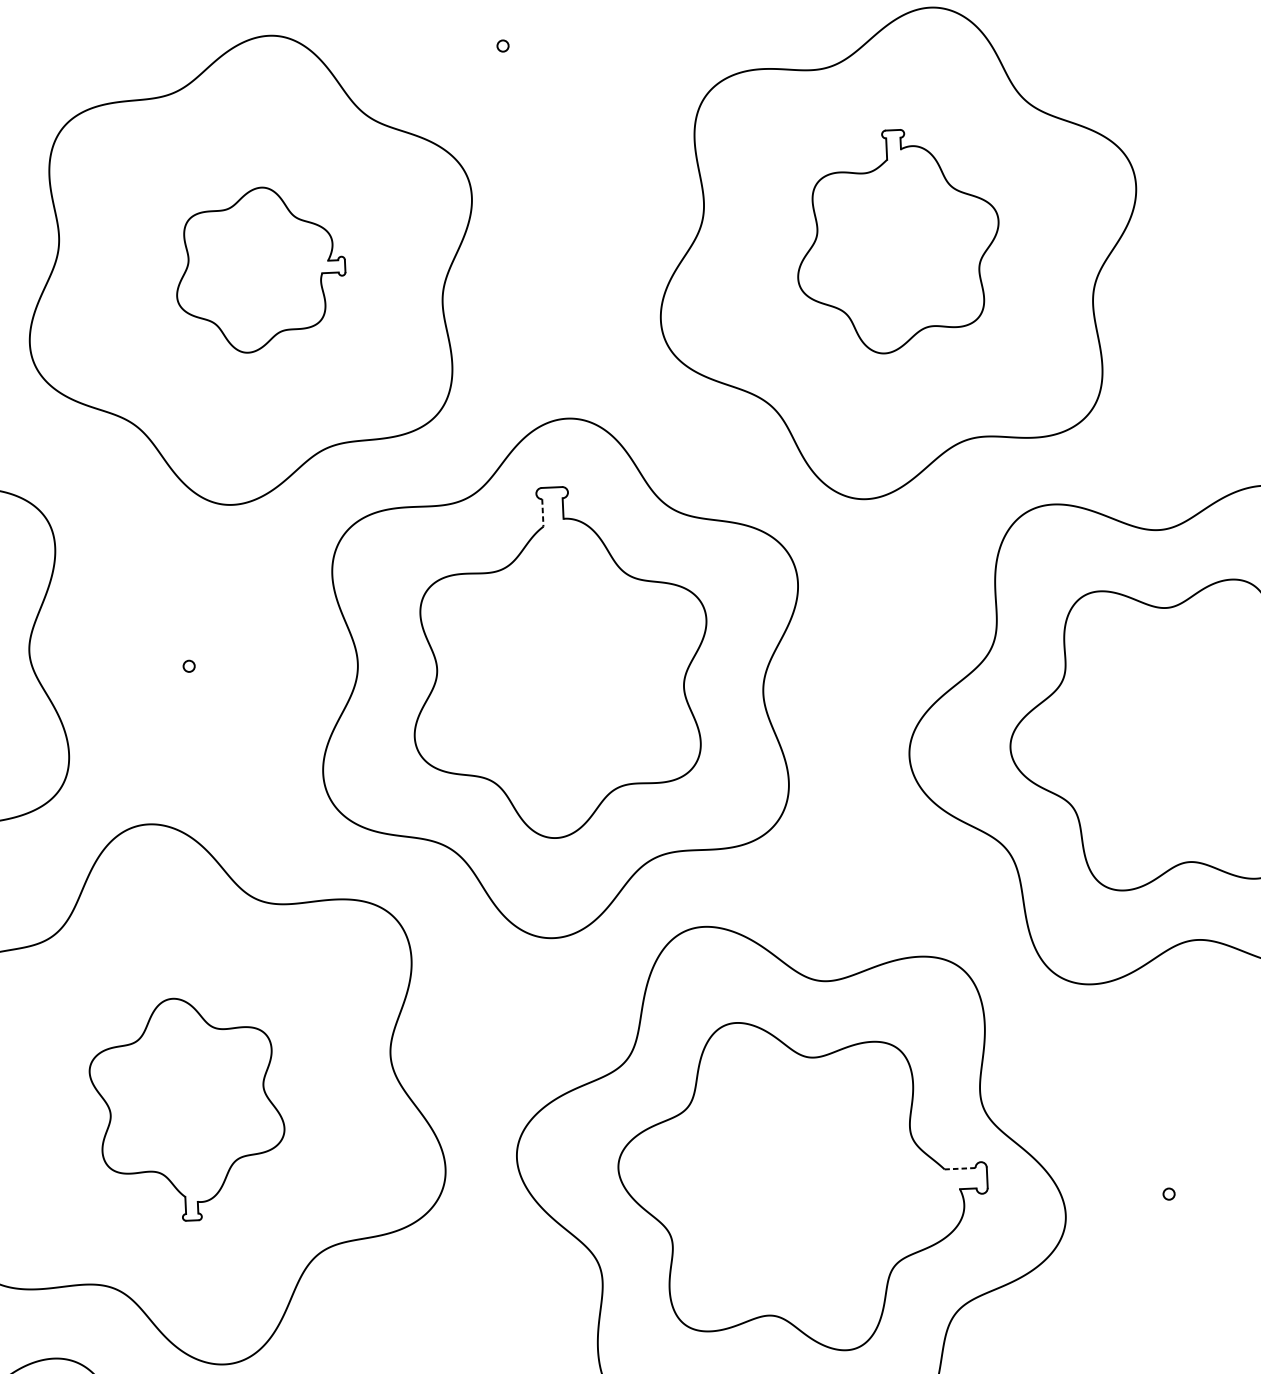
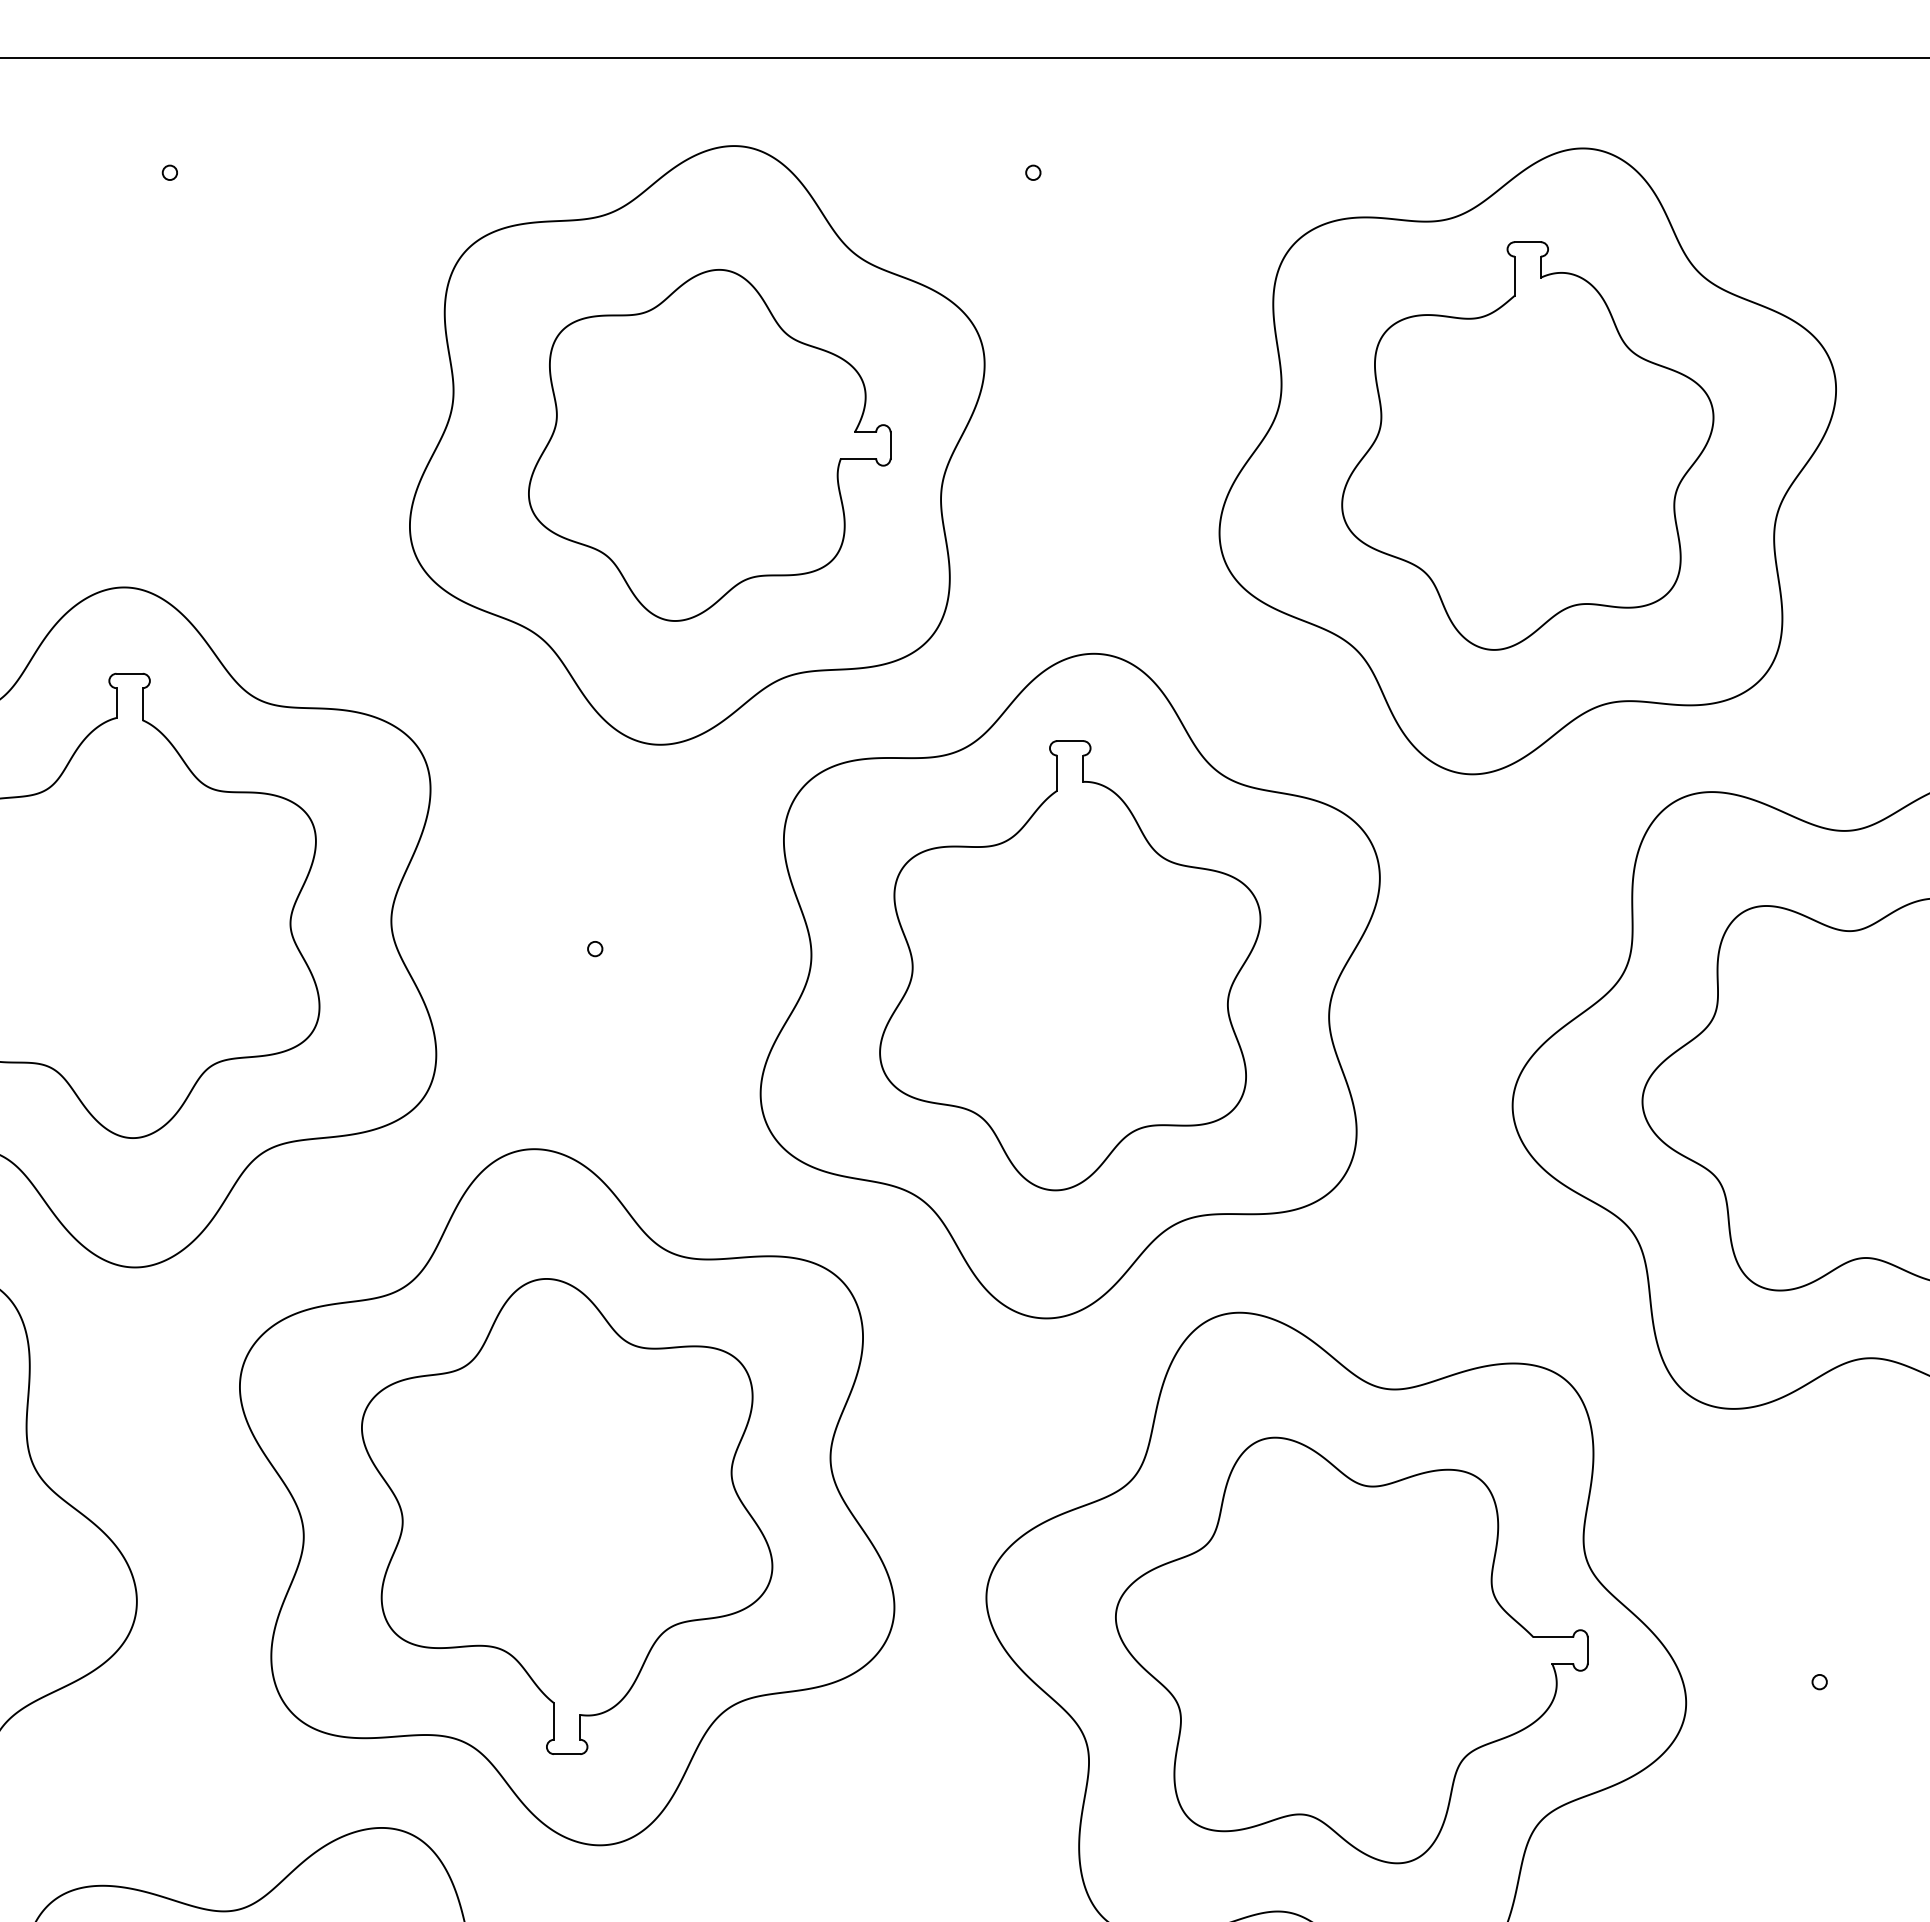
part: (897, 241) -> (1527, 445), size x1.43
part: (260, 269) -> (709, 445), size x1.67
line: (543, 513) -> (1057, 773), dashed -> solid
part: (187, 1109) -> (567, 1516), size x1.67
line: (960, 1168) -> (1553, 1637), dashed -> solid

